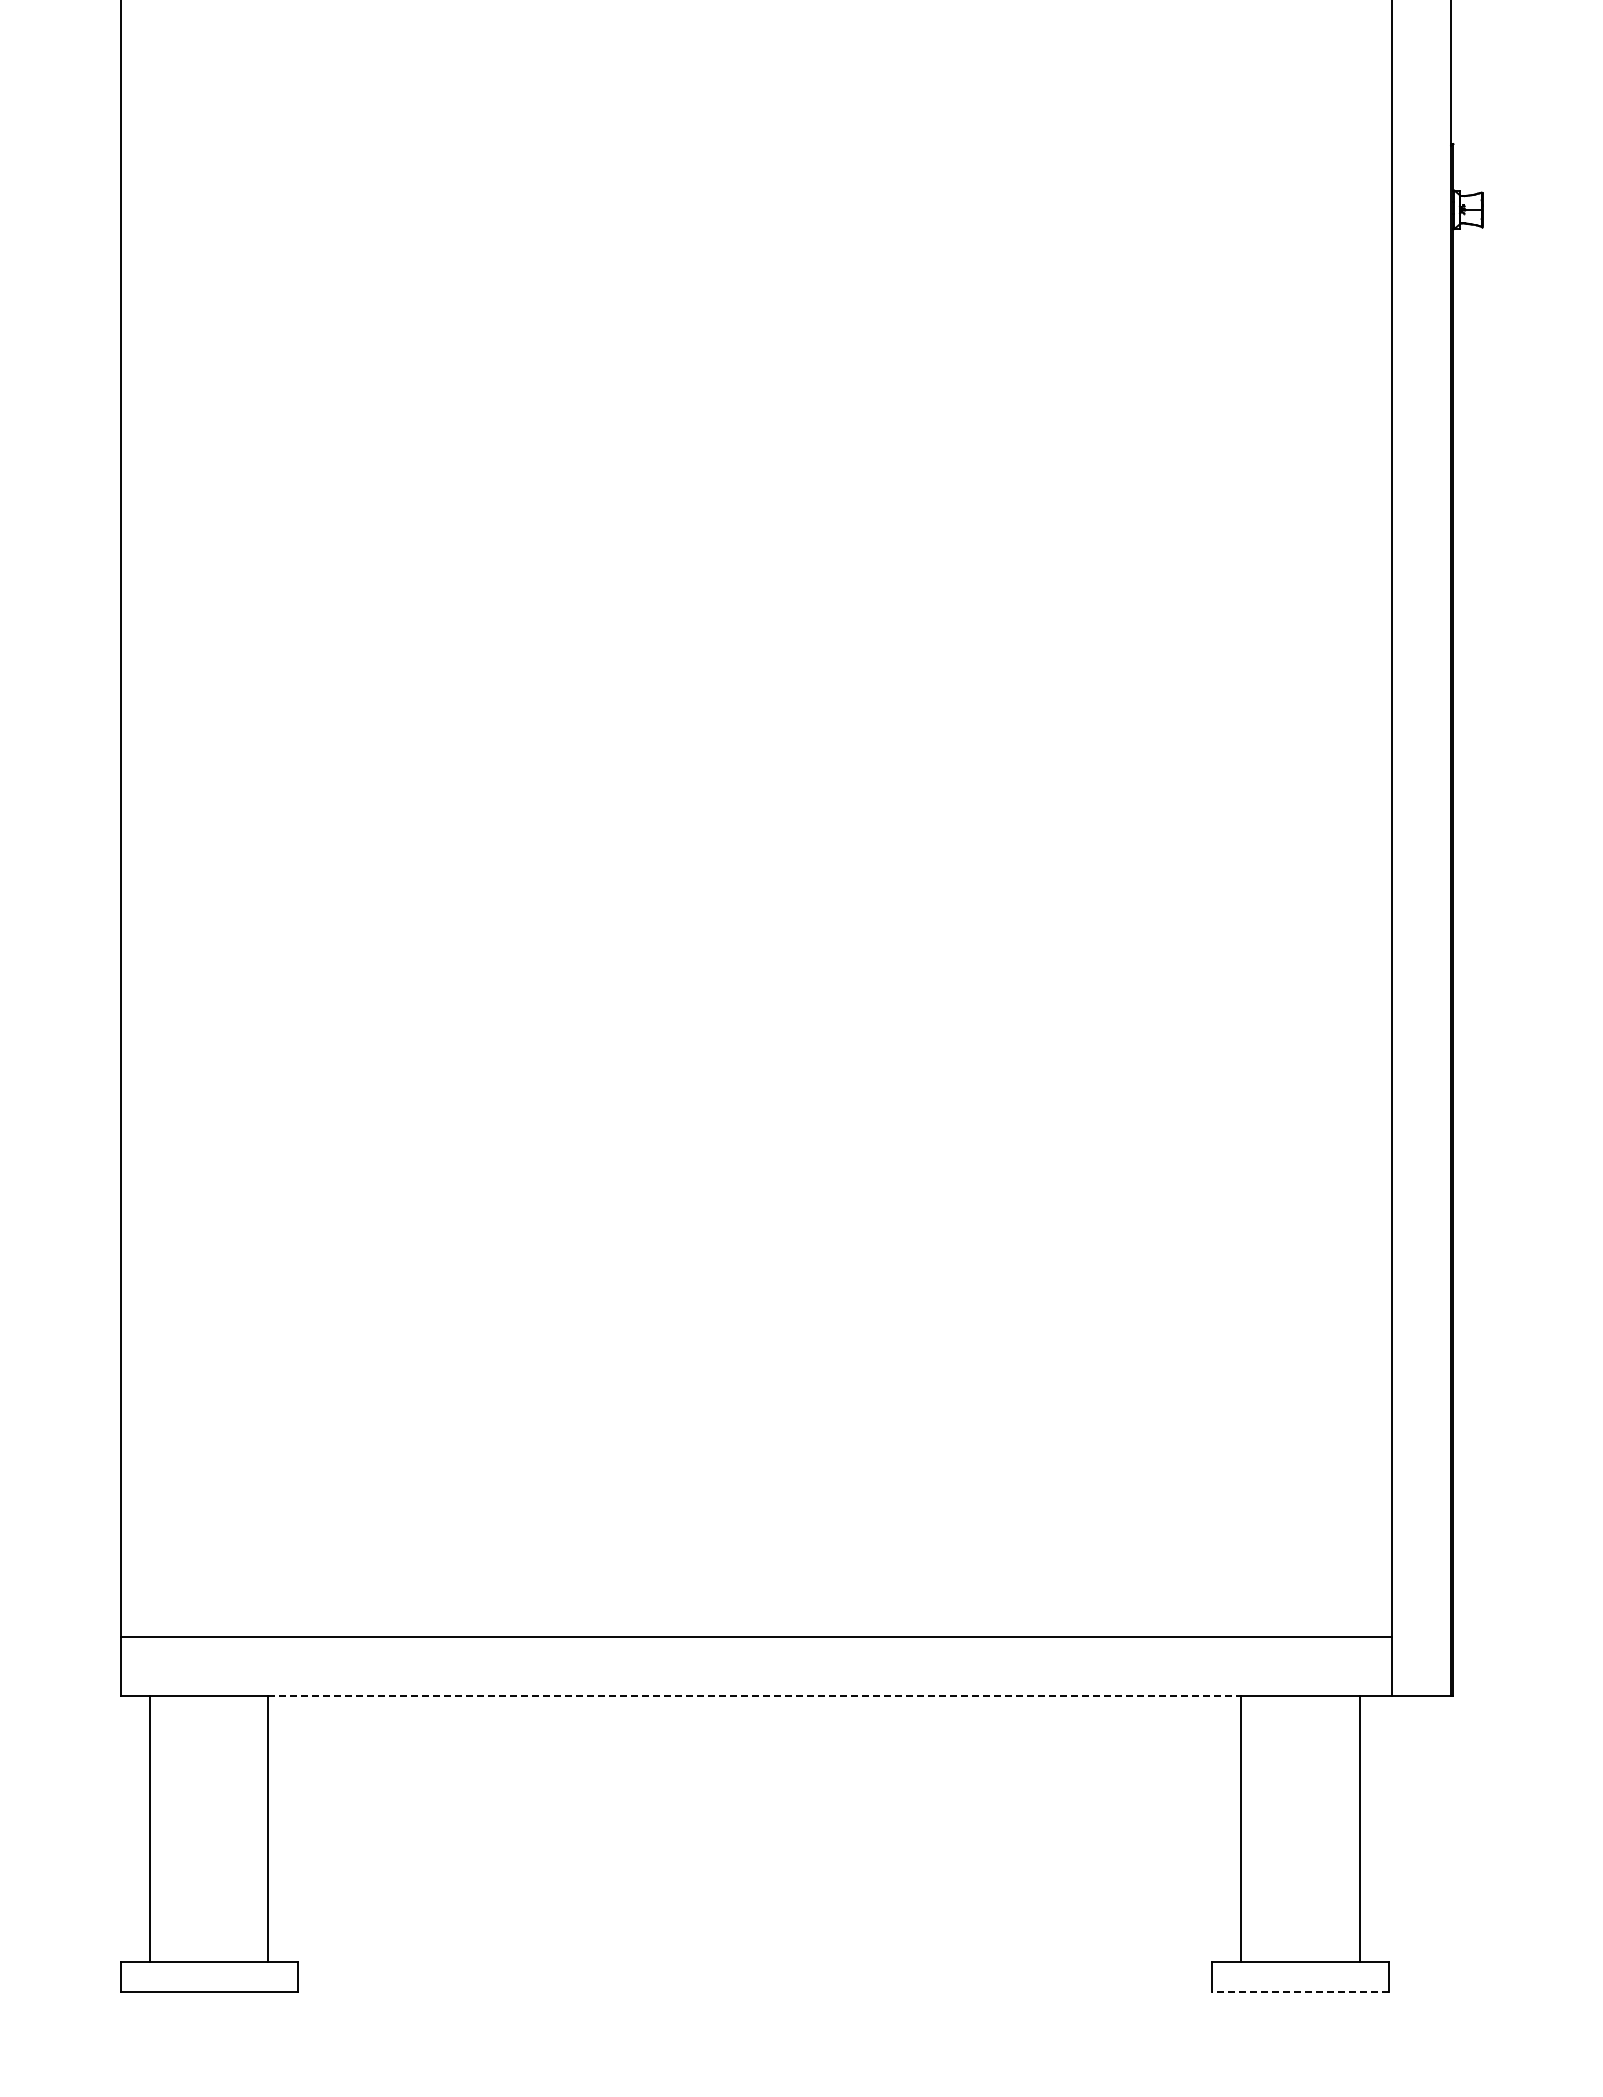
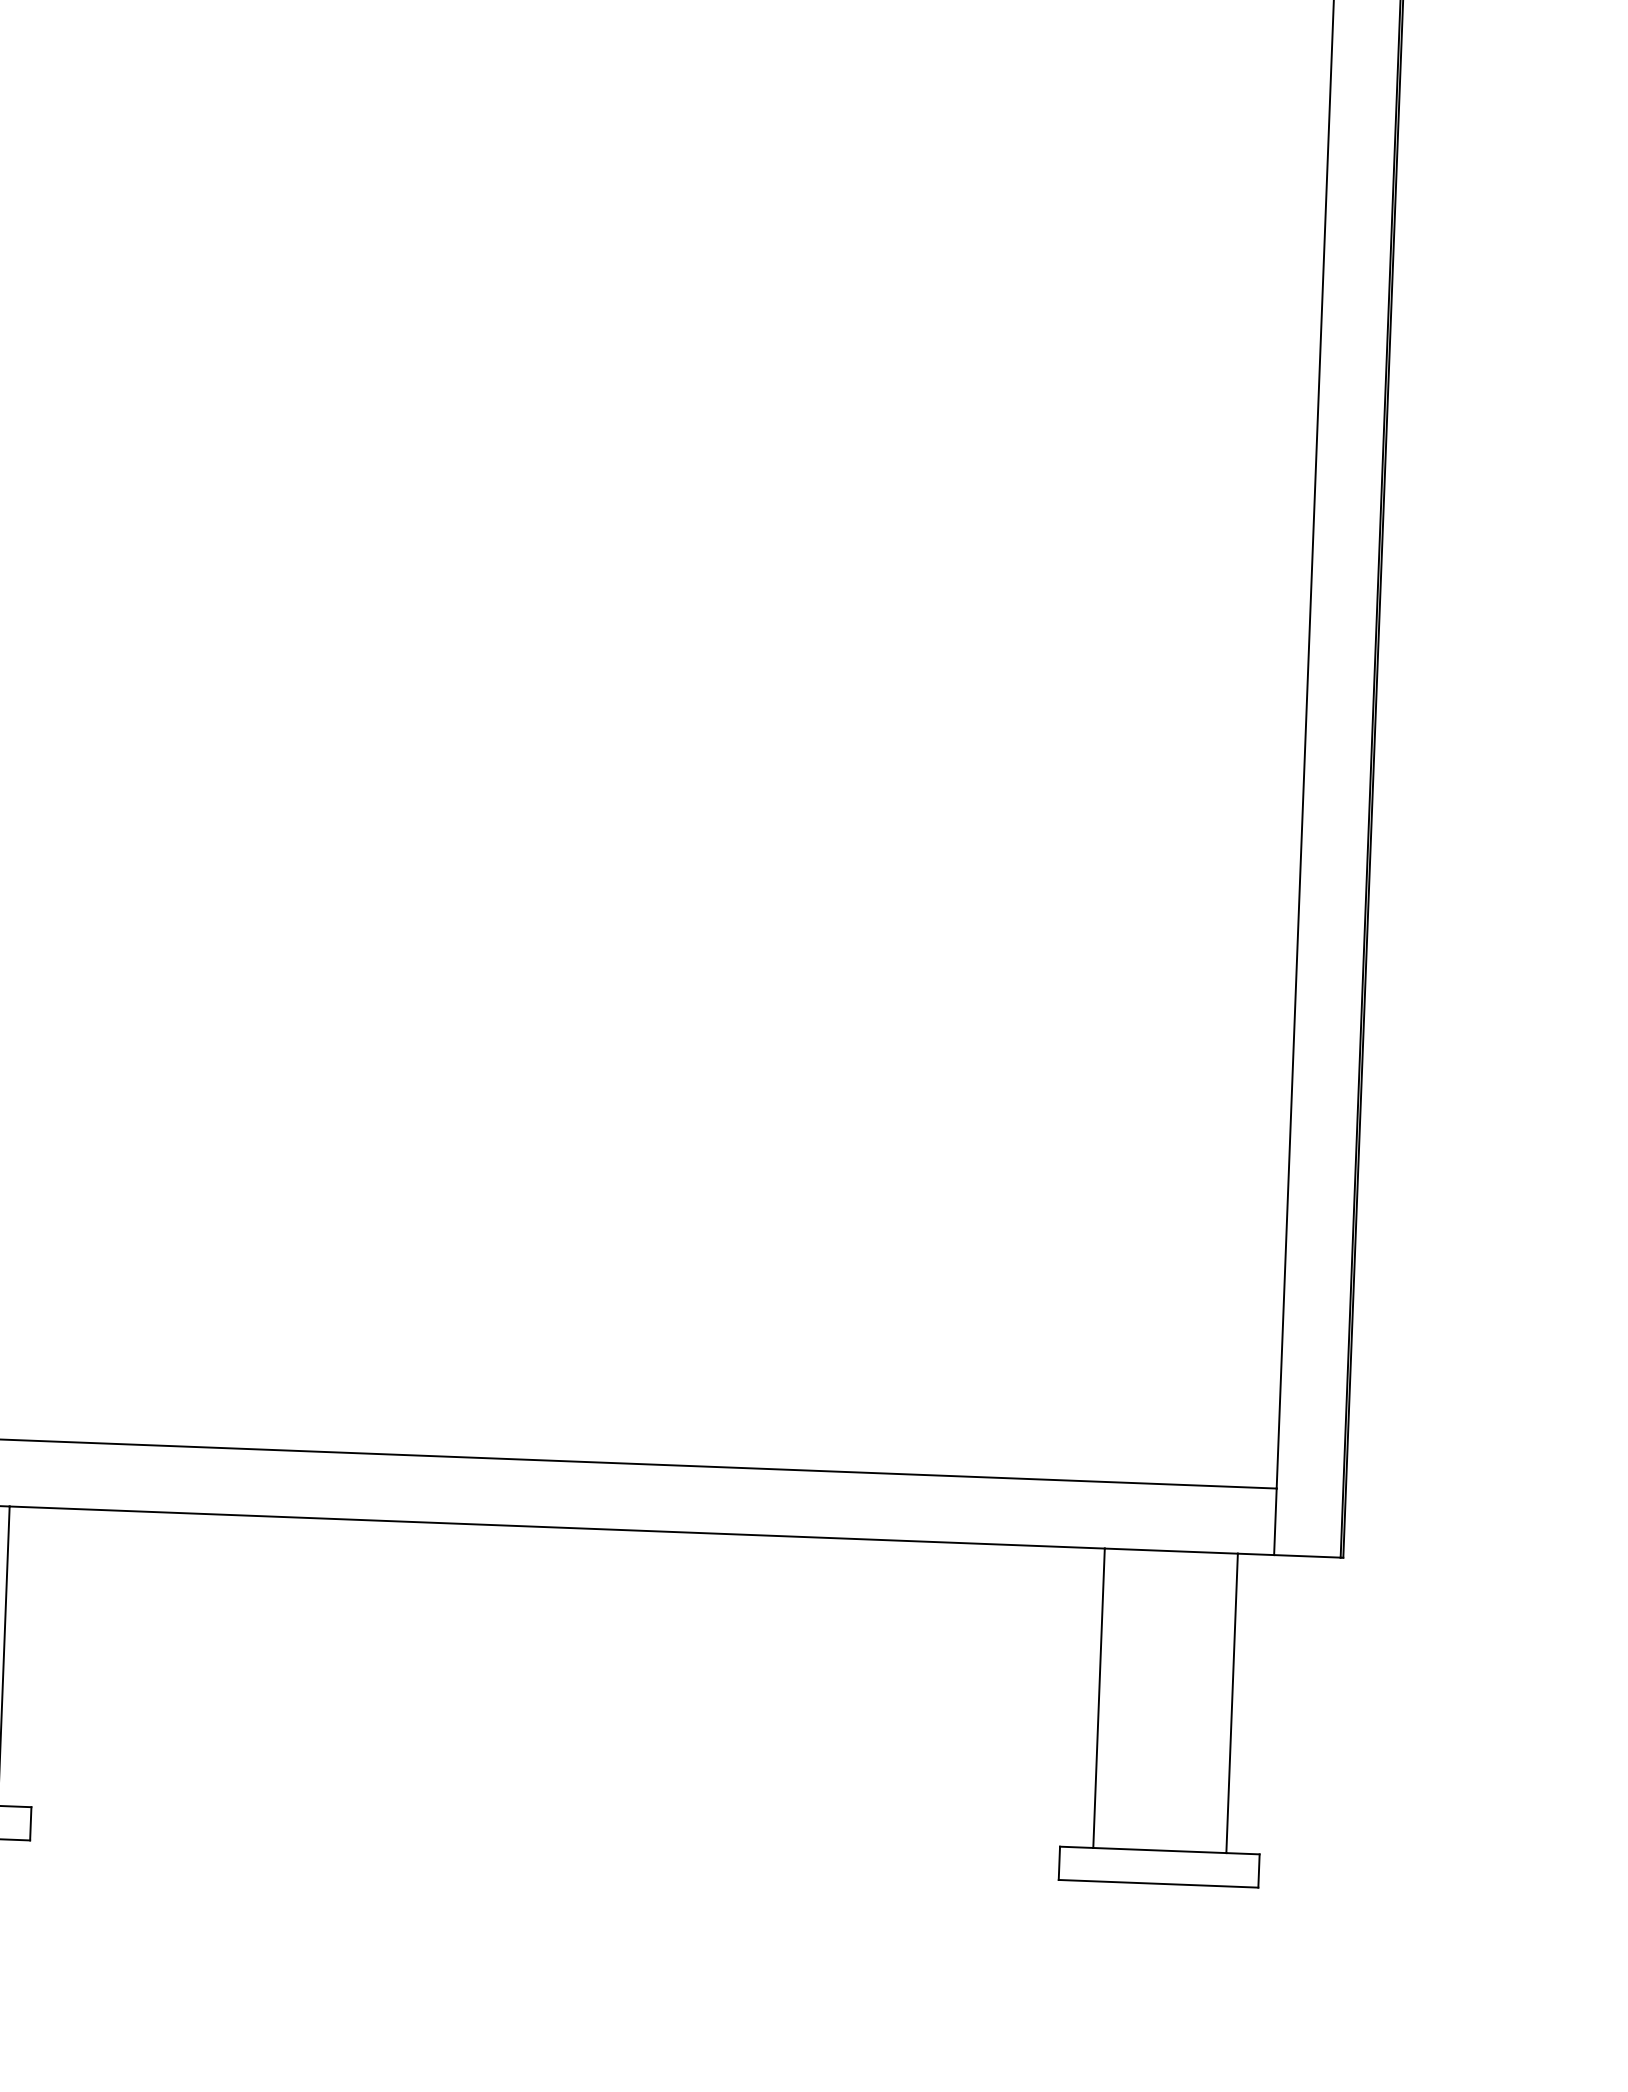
line: (754, 1695) -> (556, 1527), dashed -> solid
line: (1300, 1991) -> (1158, 1883), dashed -> solid

